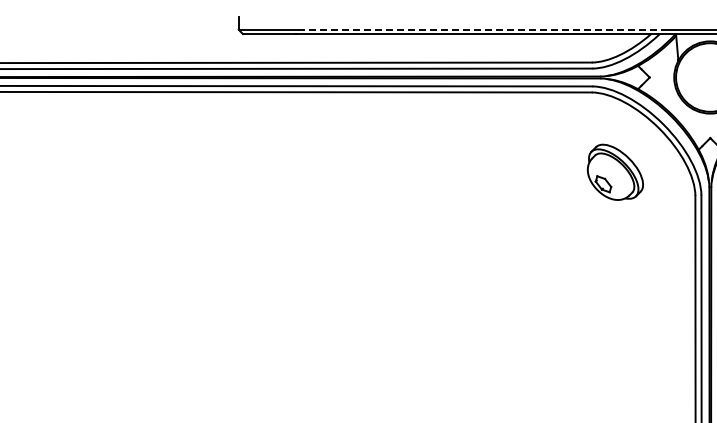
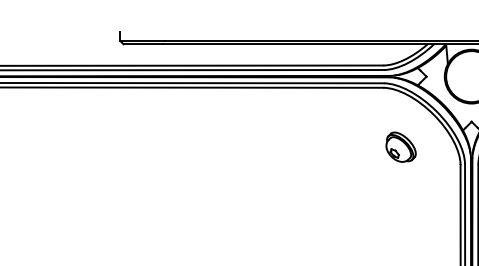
line: (480, 29) -> (300, 40), dashed -> solid
part: (615, 171) -> (401, 146), size x0.71

